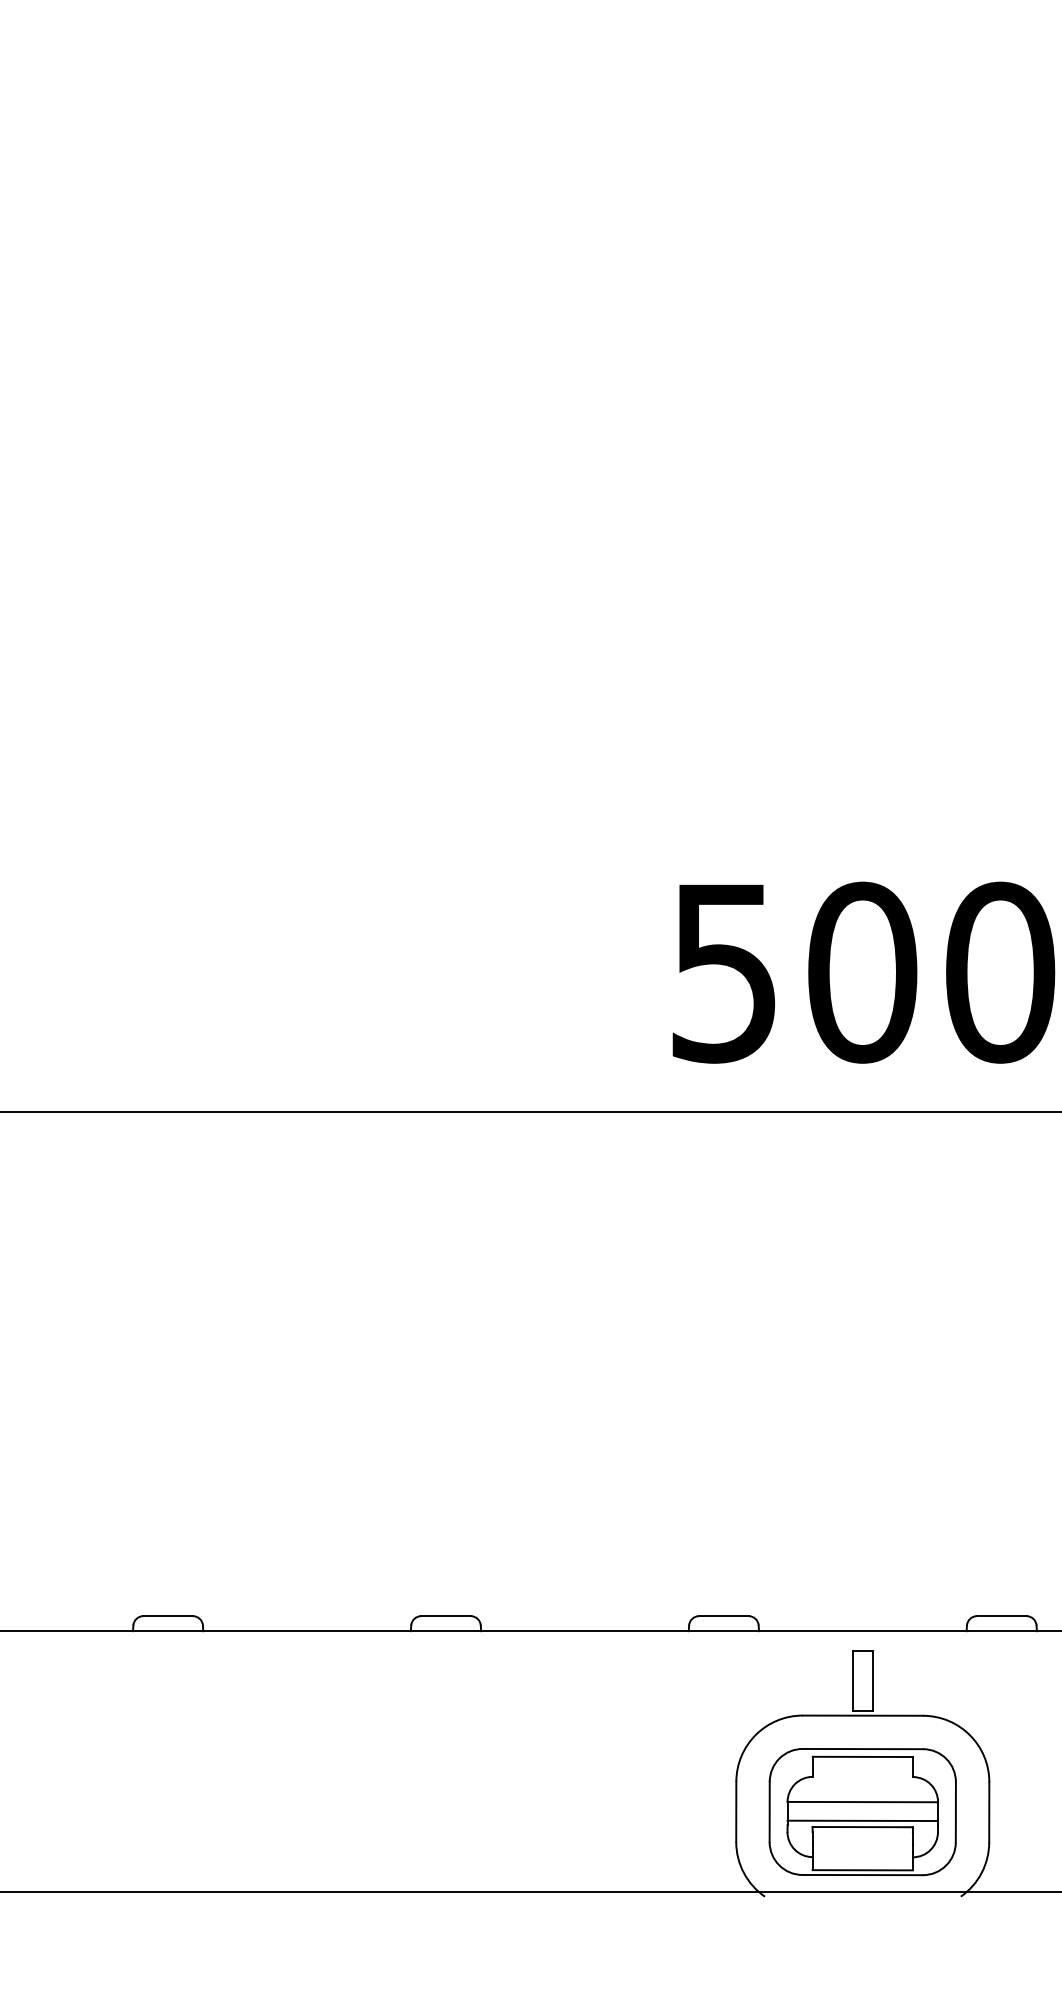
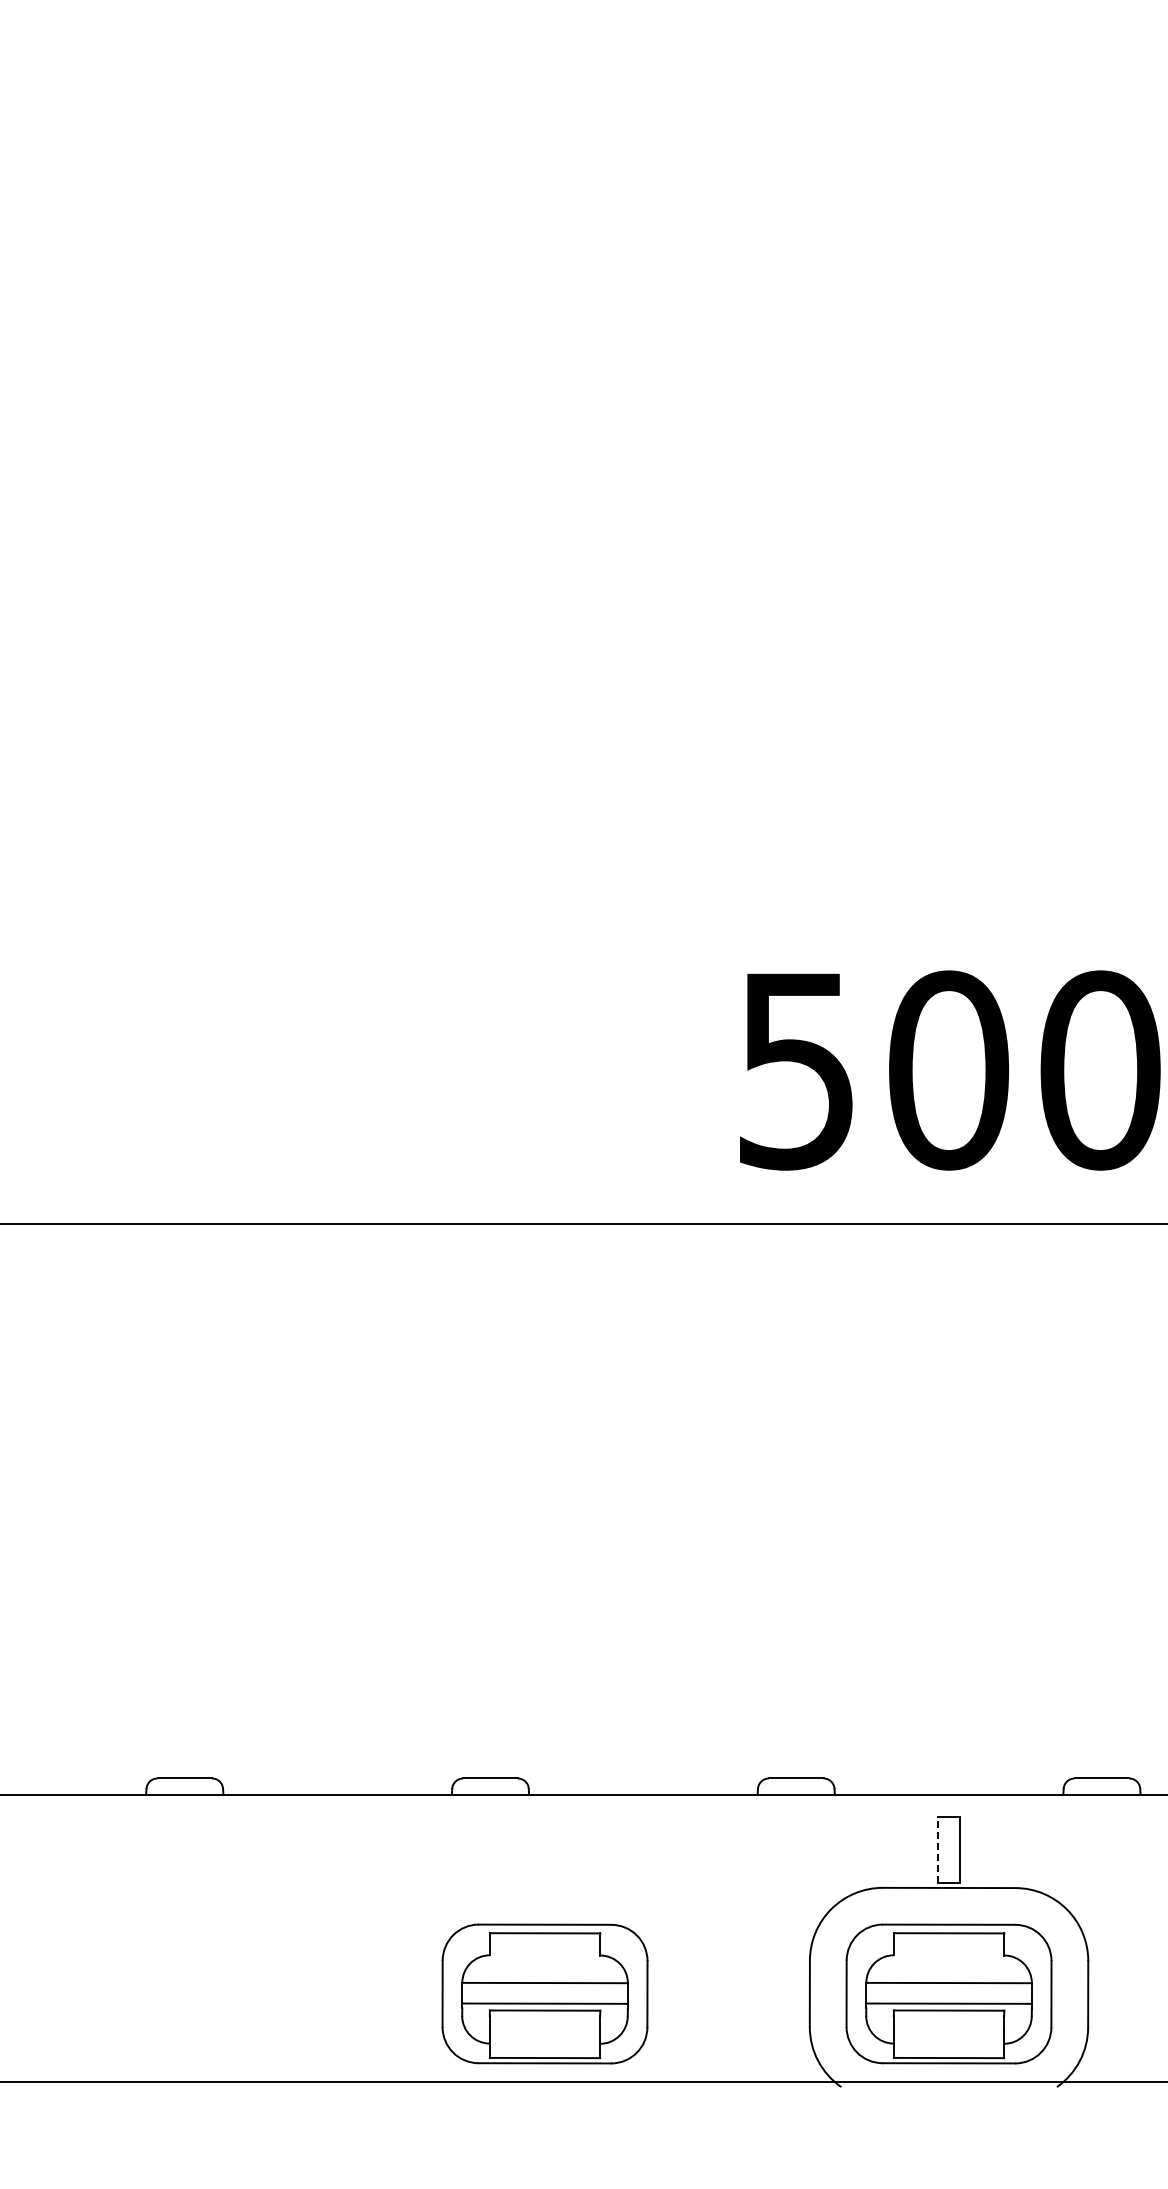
line: (853, 1680) -> (938, 1849), solid -> dashed
part: (495, 1811) -> (544, 1993), added

